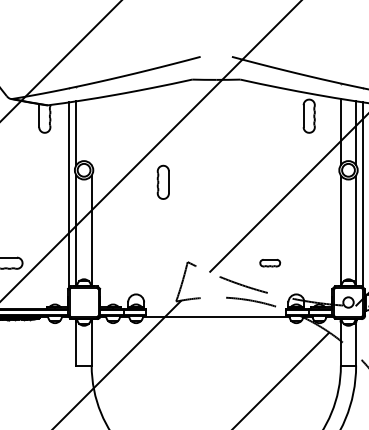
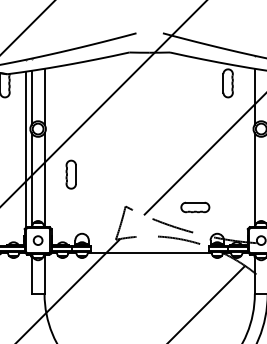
line: (91, 131) -> (44, 96), added
part: (162, 181) -> (70, 173), moved
part: (269, 262) -> (194, 206), size x1.67
circle: (84, 302) -> (38, 240), added

